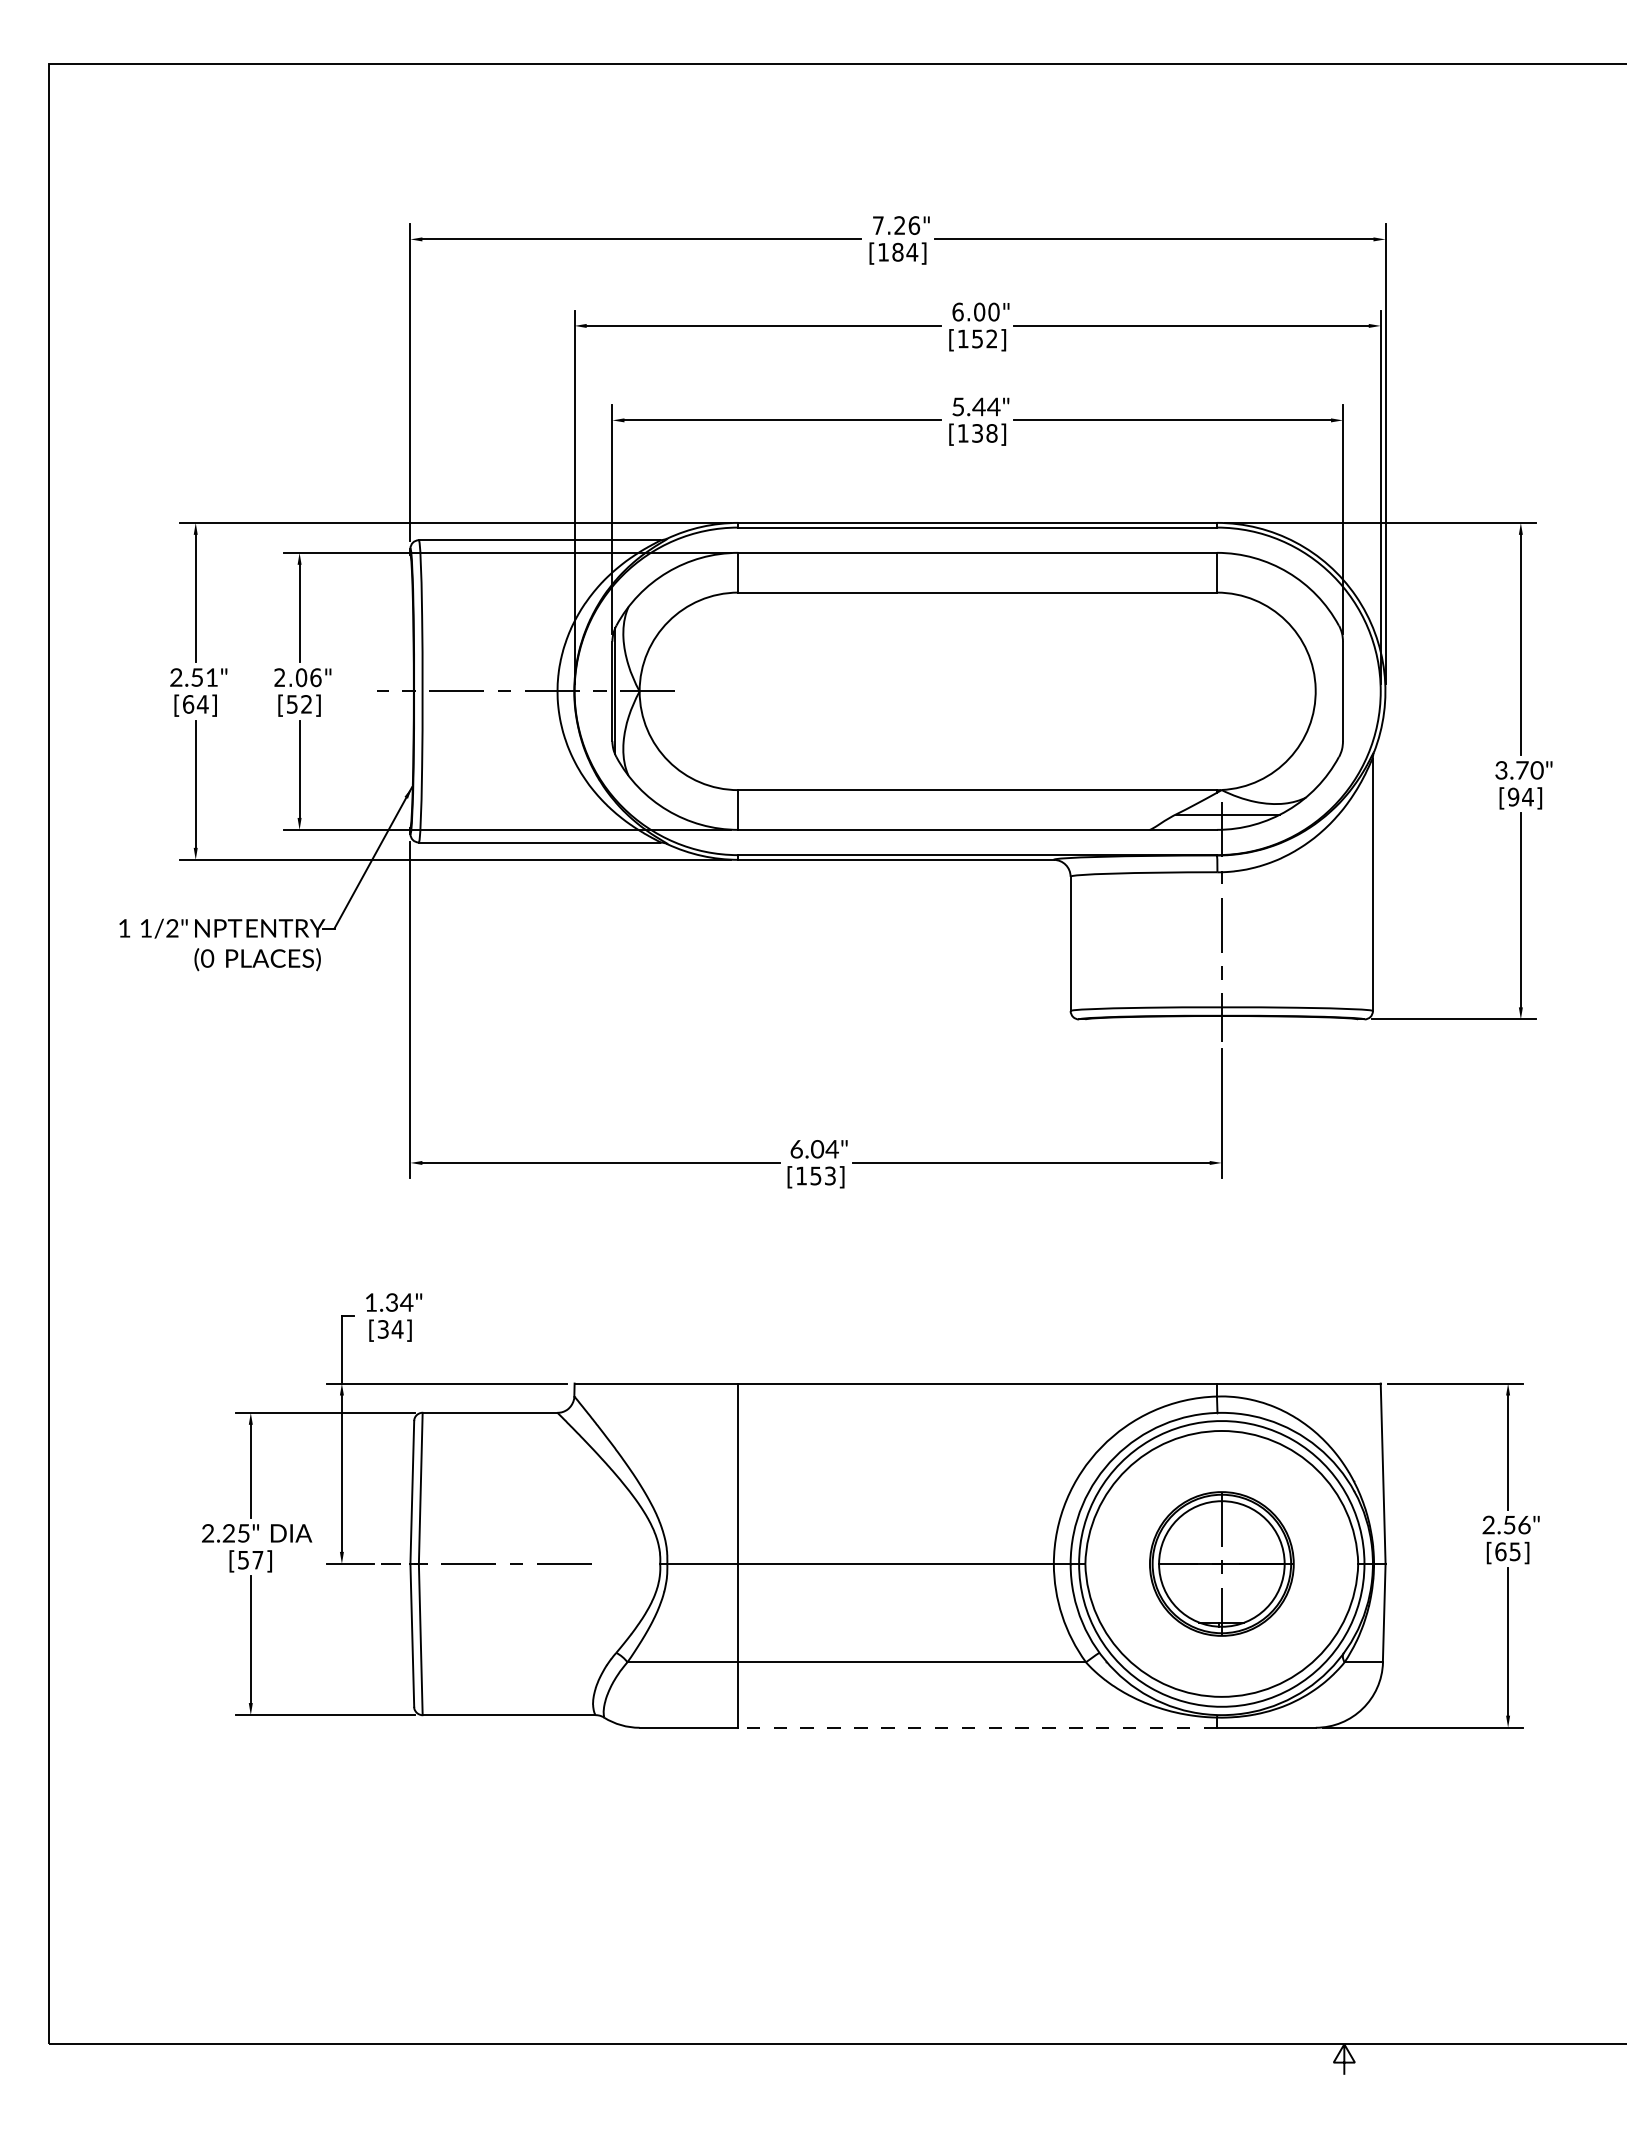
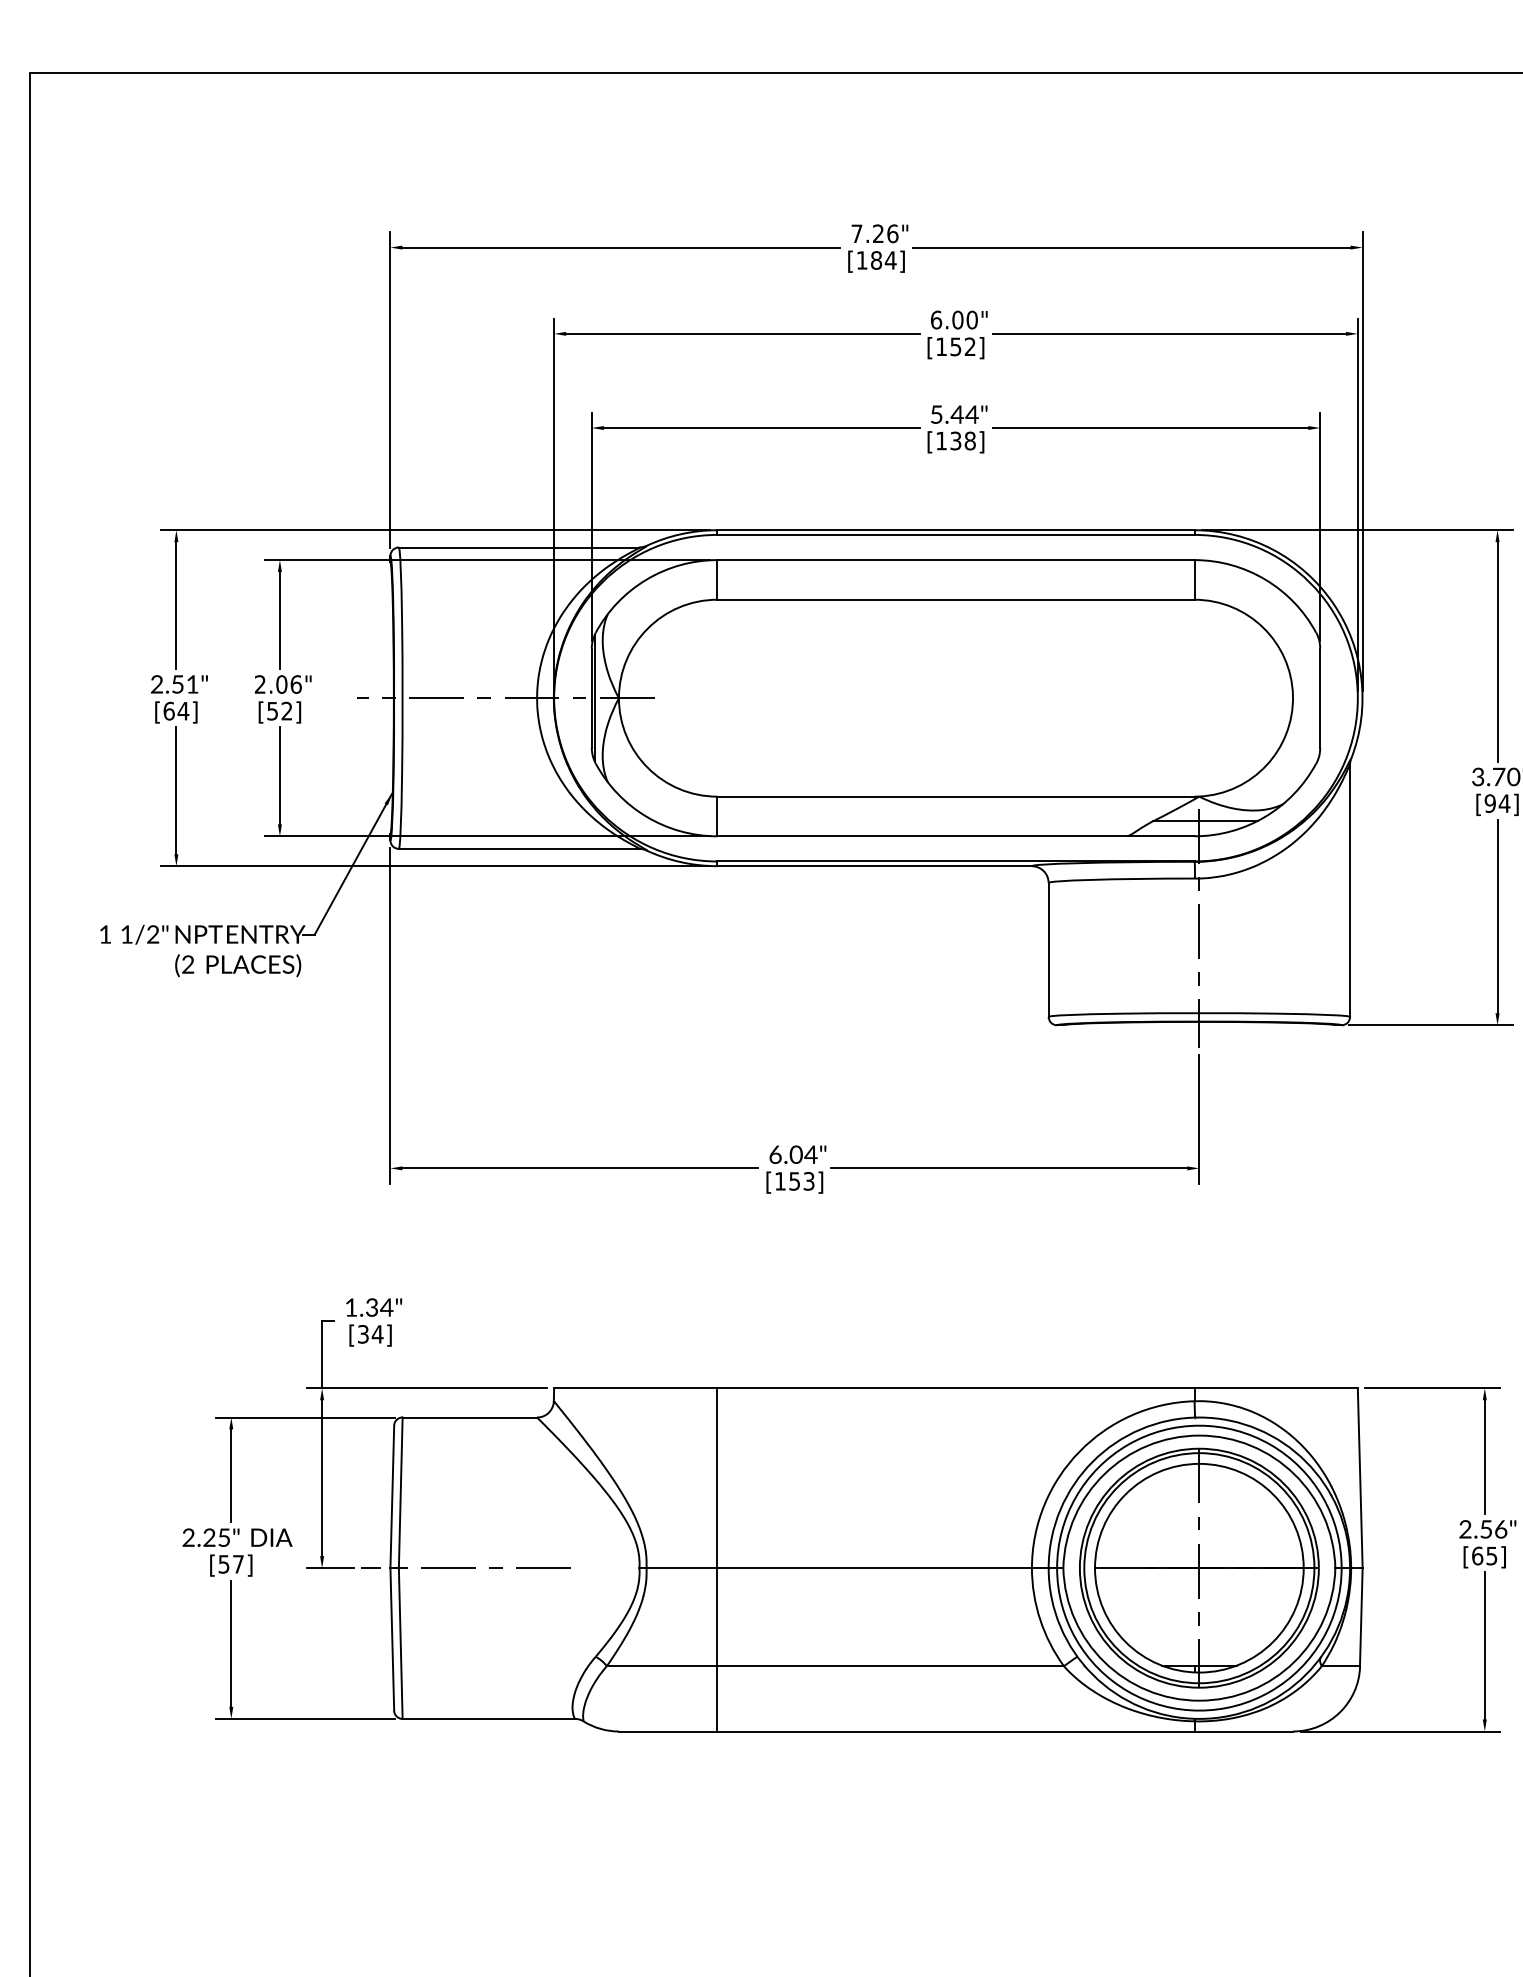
text: (207, 958) -> (188, 964), (0 -> (2
part: (1221, 1563) -> (1199, 1567), size x1.67
line: (977, 1727) -> (955, 1731), dashed -> solid

